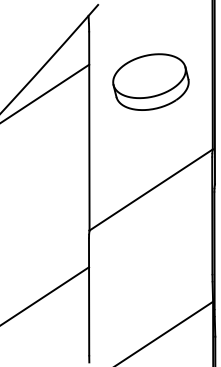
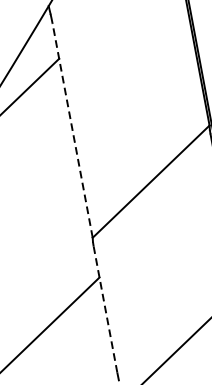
part: (150, 81) -> (128, 64), removed
line: (89, 130) -> (72, 129), solid -> dashed
line: (89, 296) -> (105, 309), solid -> dashed

